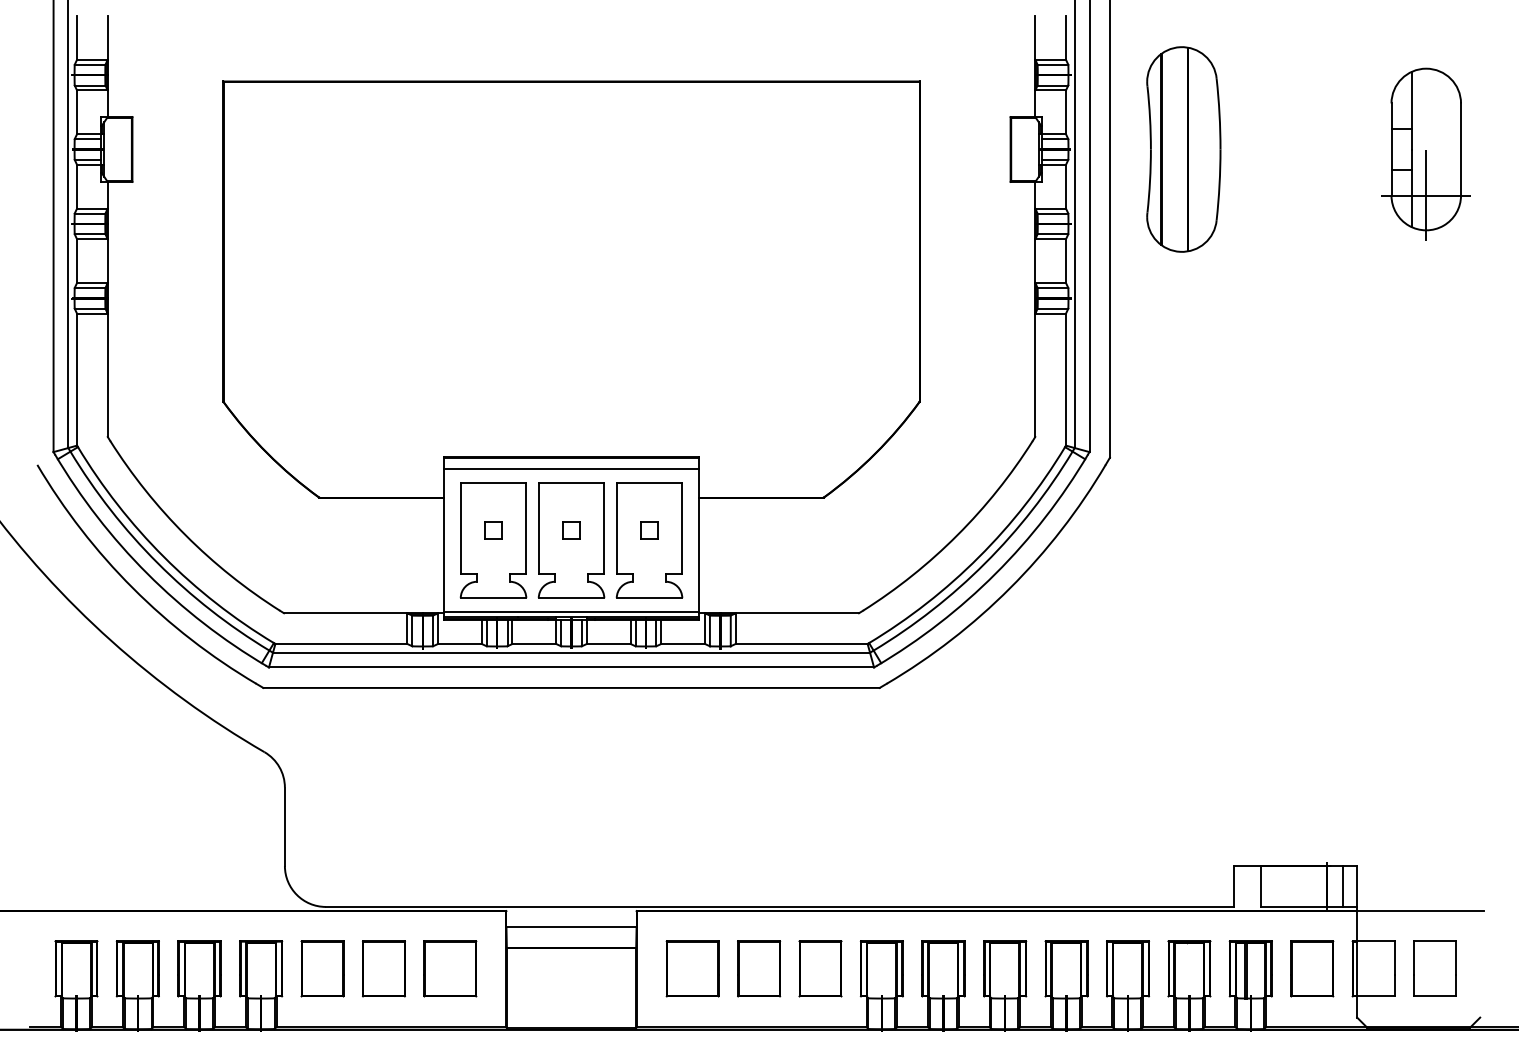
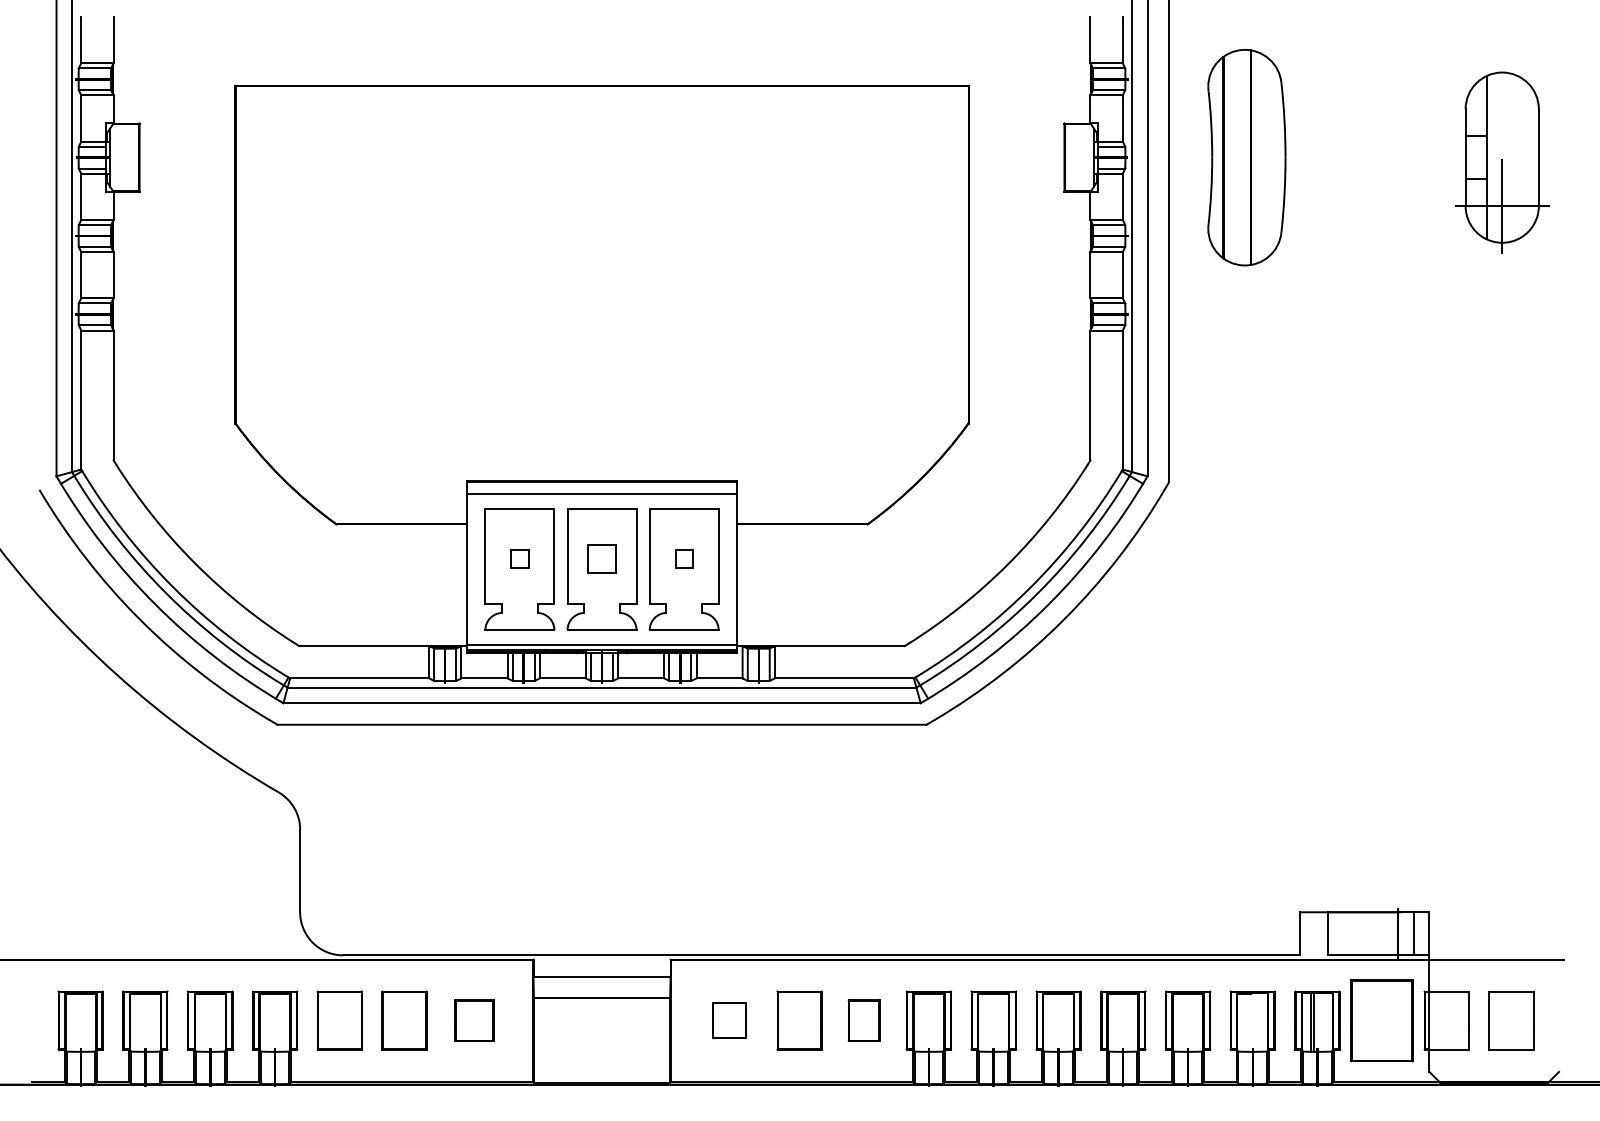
part: (571, 530) -> (601, 558), size x1.6
part: (450, 968) -> (474, 1020), size x0.7
part: (692, 968) -> (729, 1020), size x0.6
part: (820, 968) -> (864, 1020), size x0.7
part: (1312, 968) -> (1382, 1020), size x1.4

